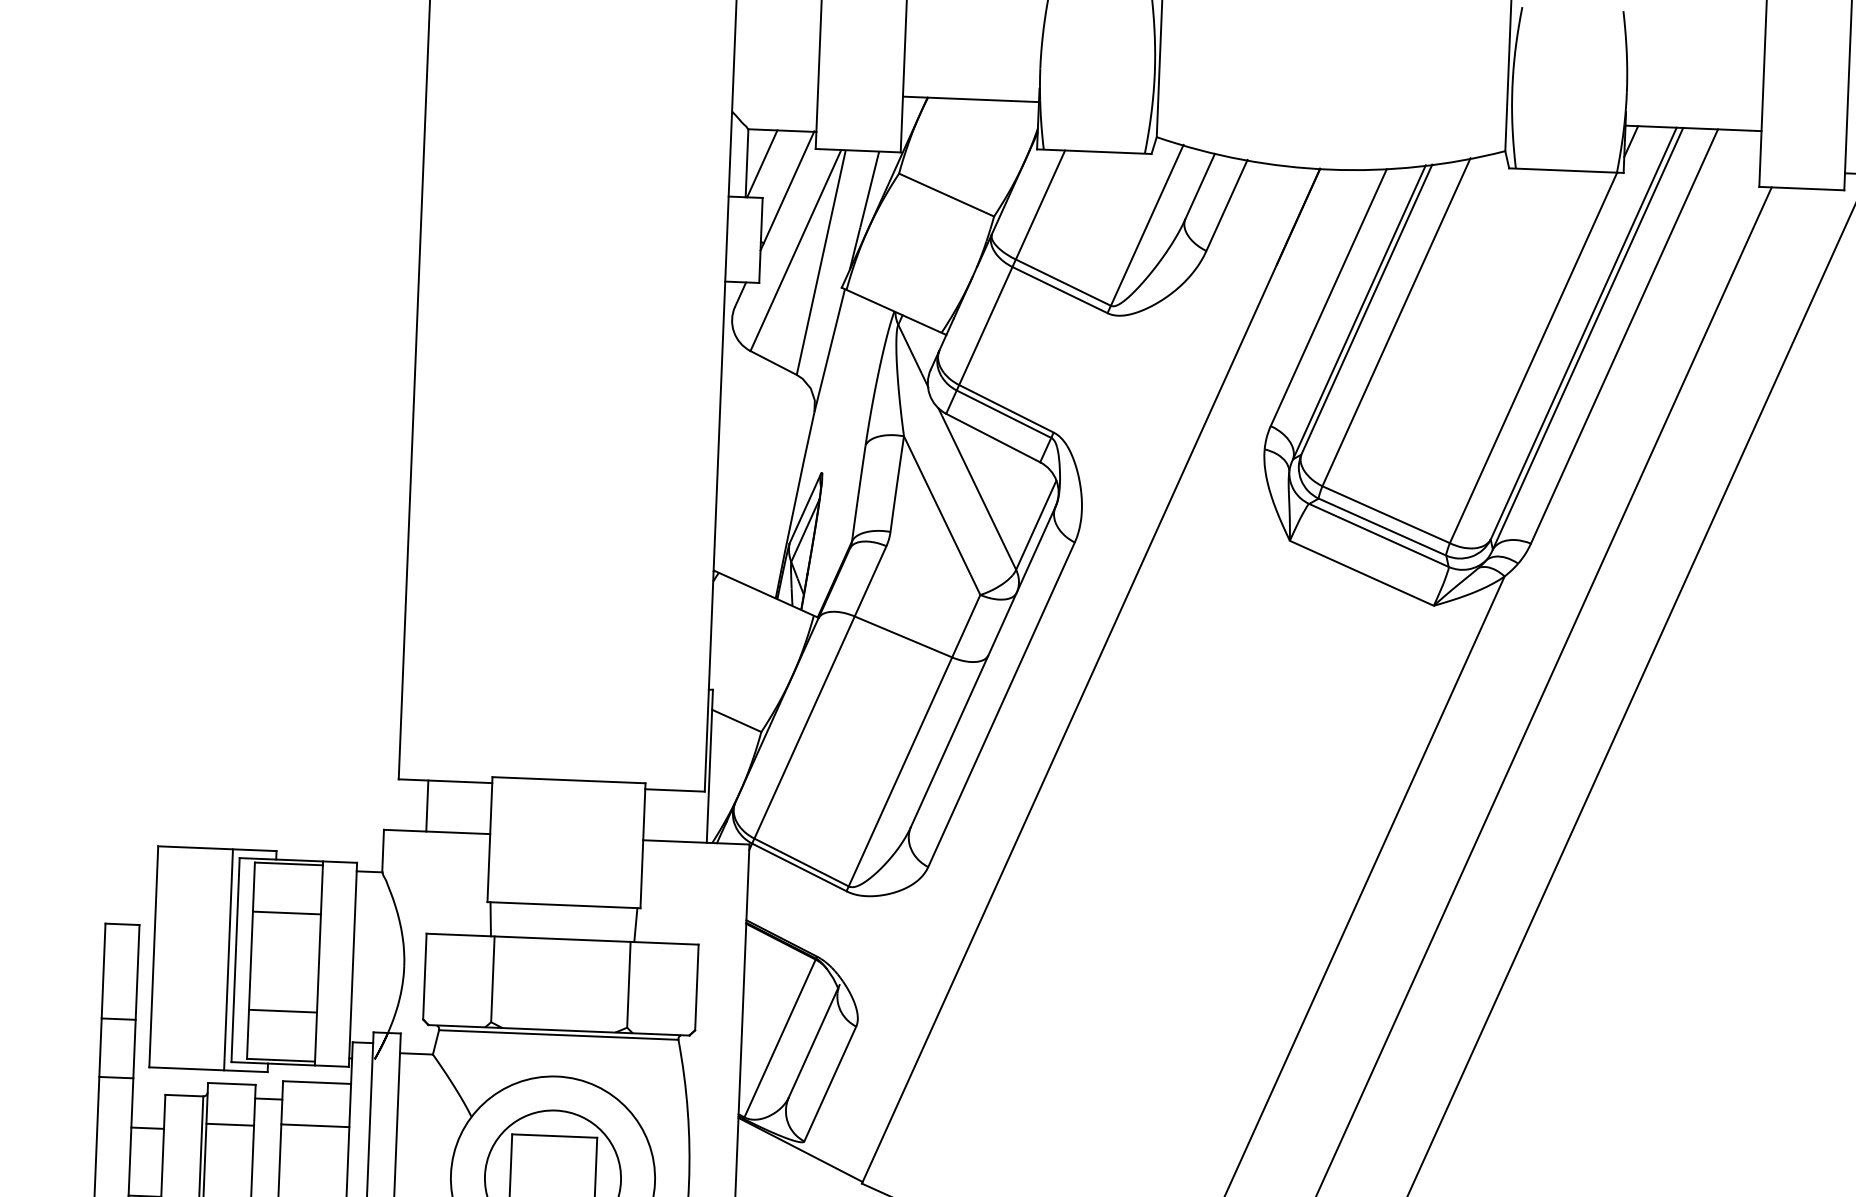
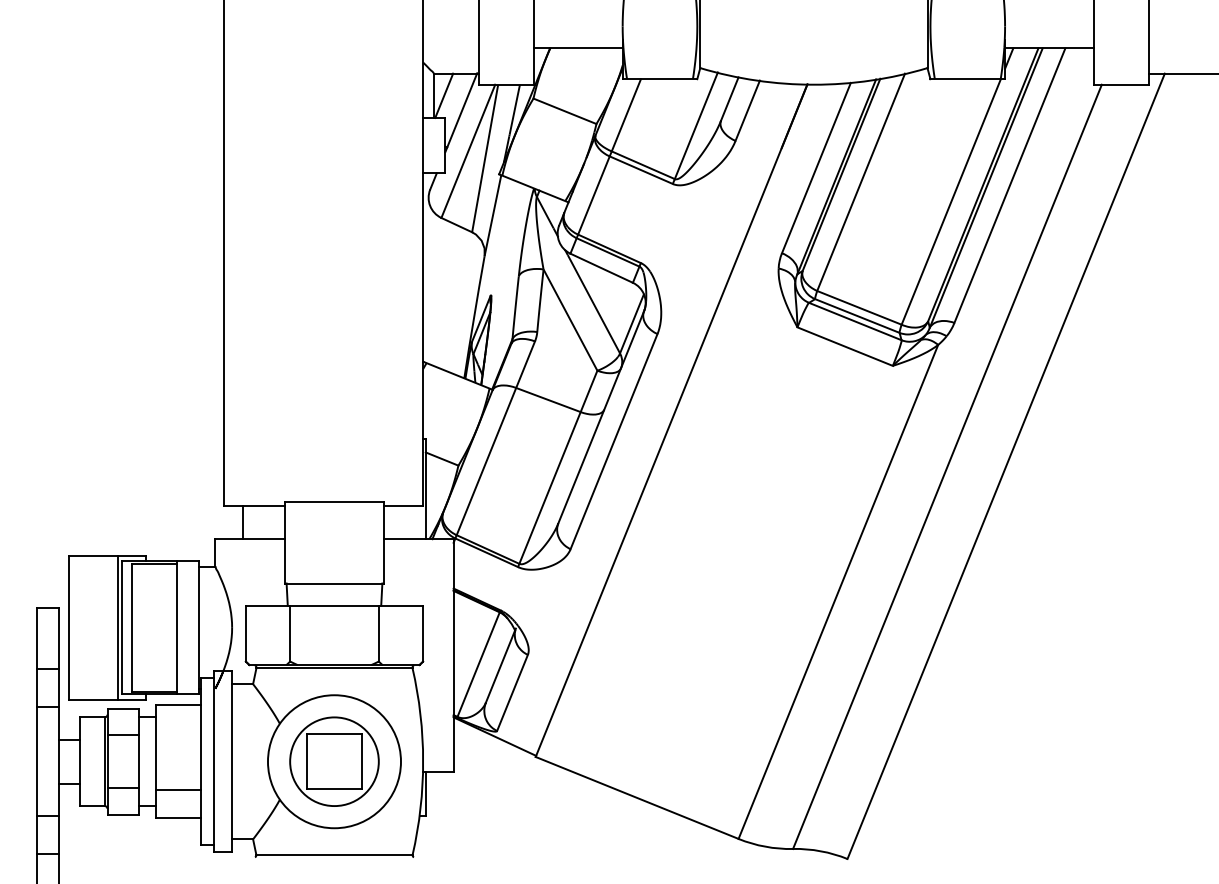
line: (287, 912) -> (154, 595), removed
line: (283, 1010) -> (154, 659), removed
line: (315, 1125) -> (178, 733), removed

